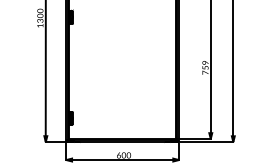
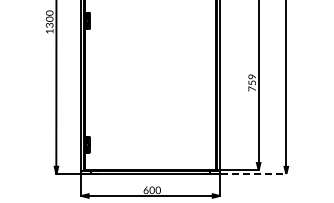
line: (207, 142) -> (254, 174), solid -> dashed

